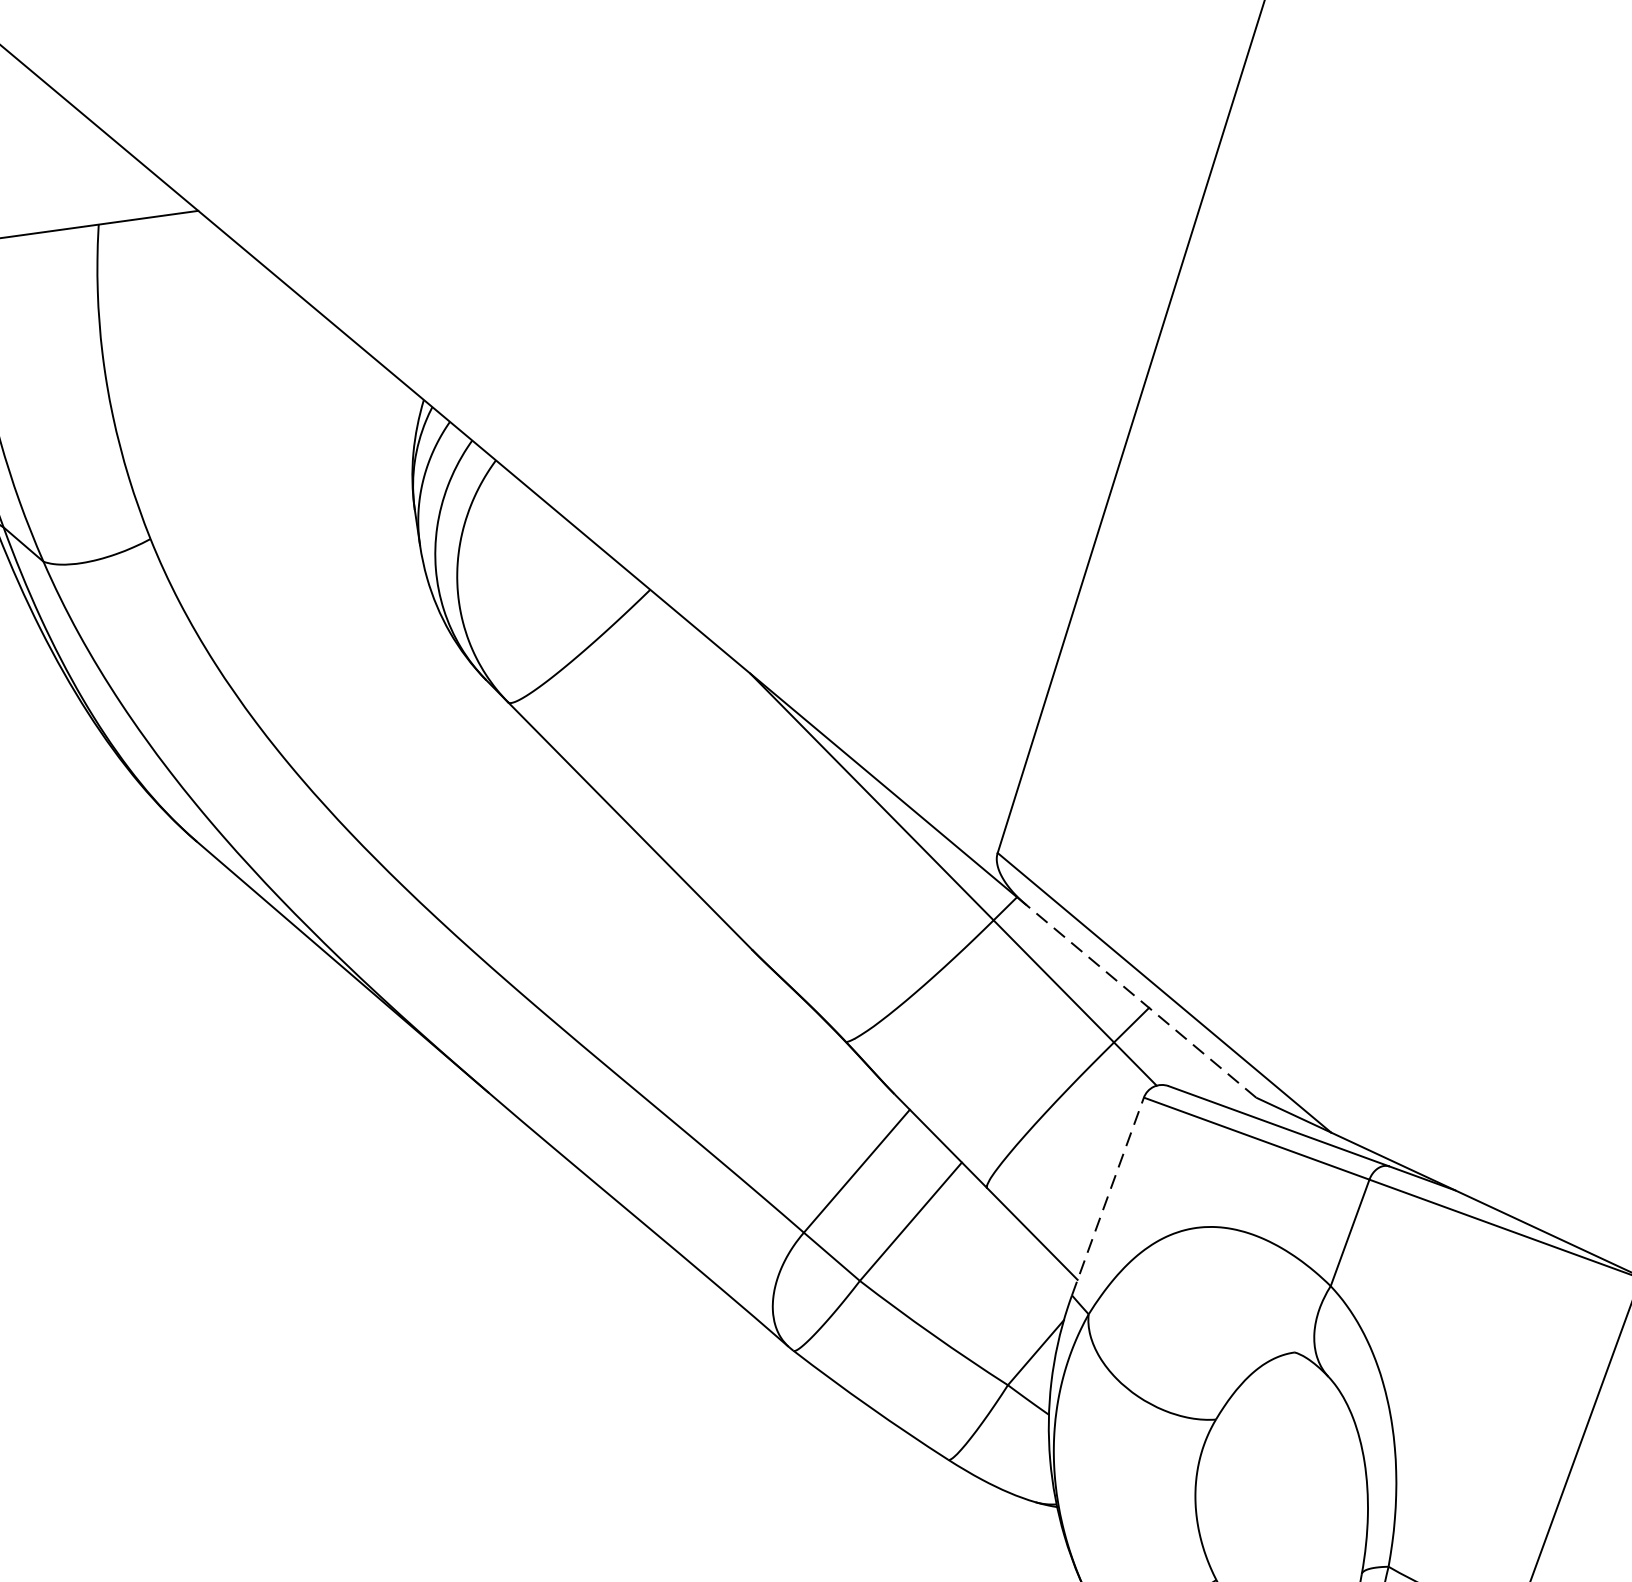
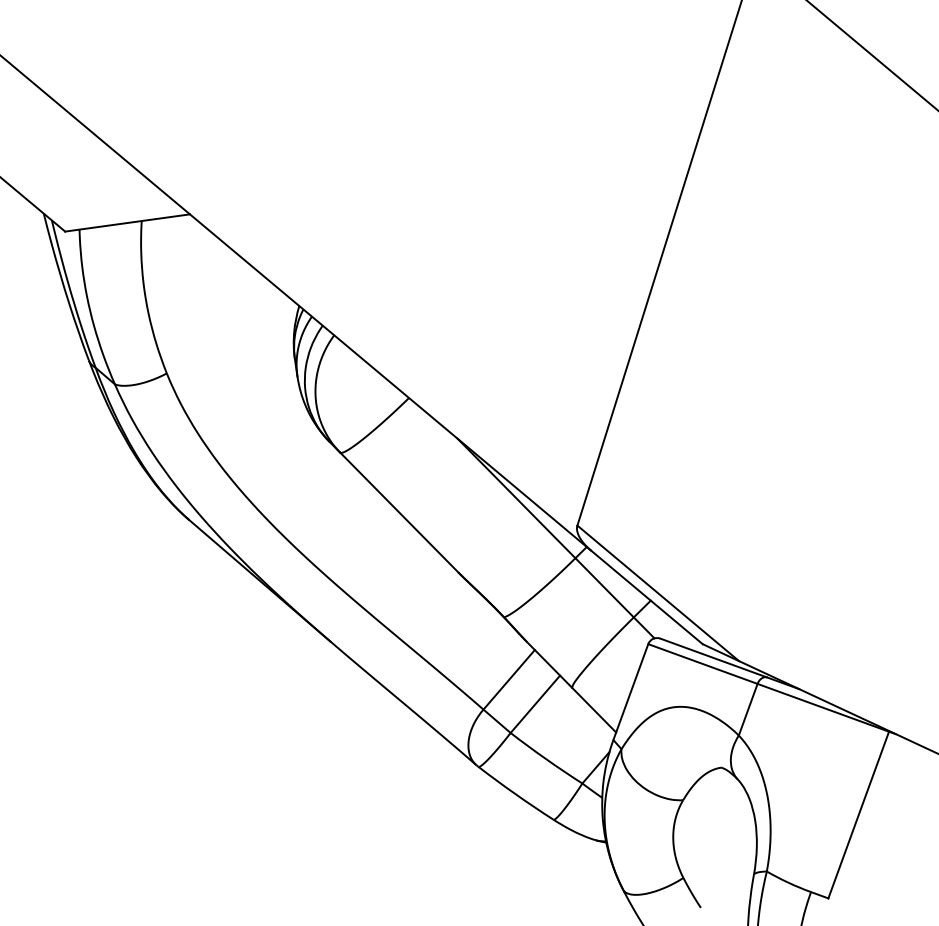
line: (1140, 1001) -> (646, 597), dashed -> solid
line: (1107, 1197) -> (630, 692), dashed -> solid

